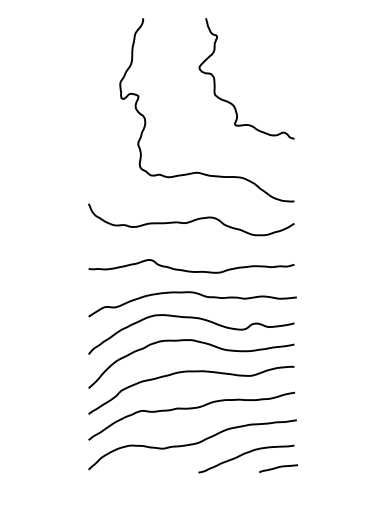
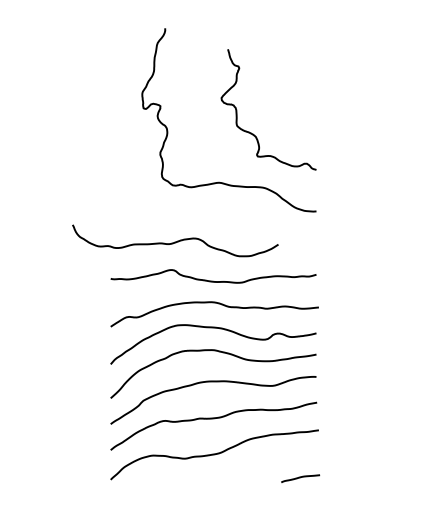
curve: (231, 102) -> (253, 133), moved
curve: (191, 220) -> (175, 241), moved
curve: (245, 454) -> (267, 464), removed

